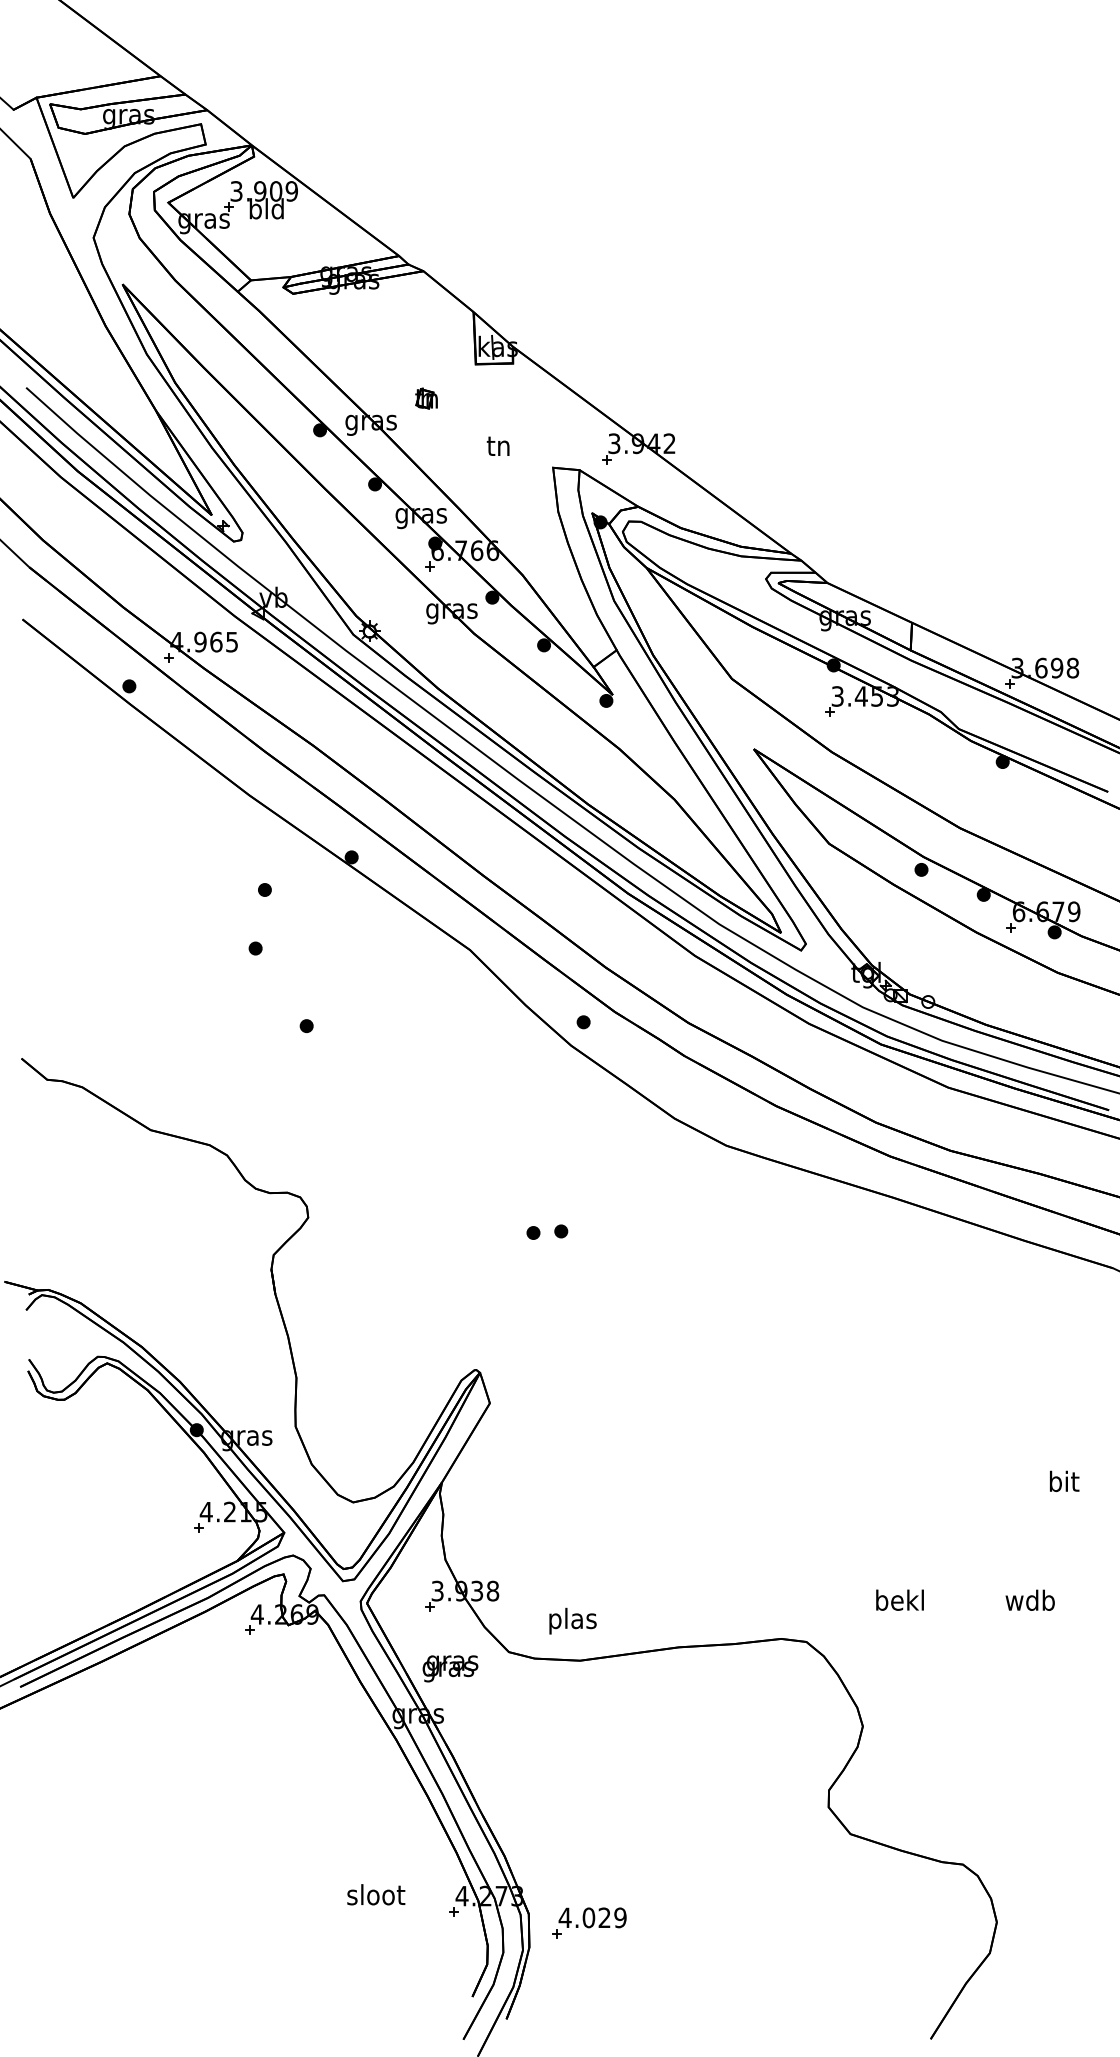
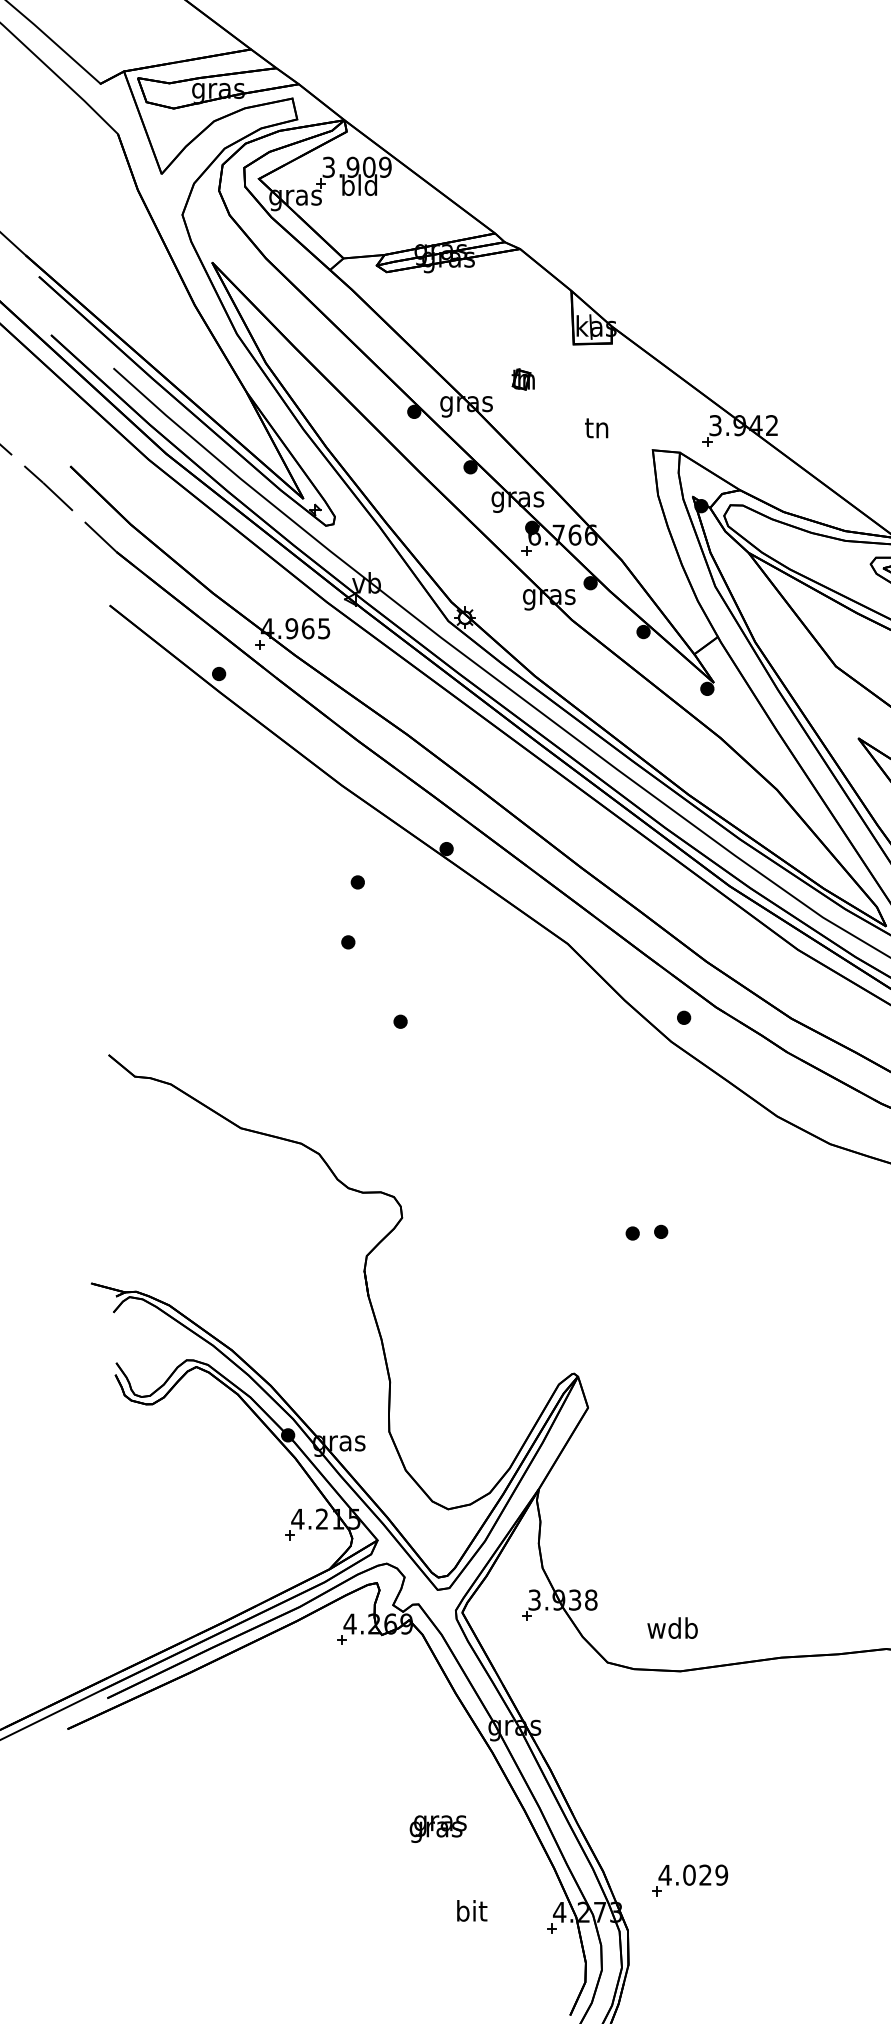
text: (572, 1620) -> (672, 1630), plas -> wdb
text: (450, 1668) -> (438, 1828), moved
text: (376, 1894) -> (472, 1910), sloot -> bit
part: (589, 1922) -> (690, 1879), moved

